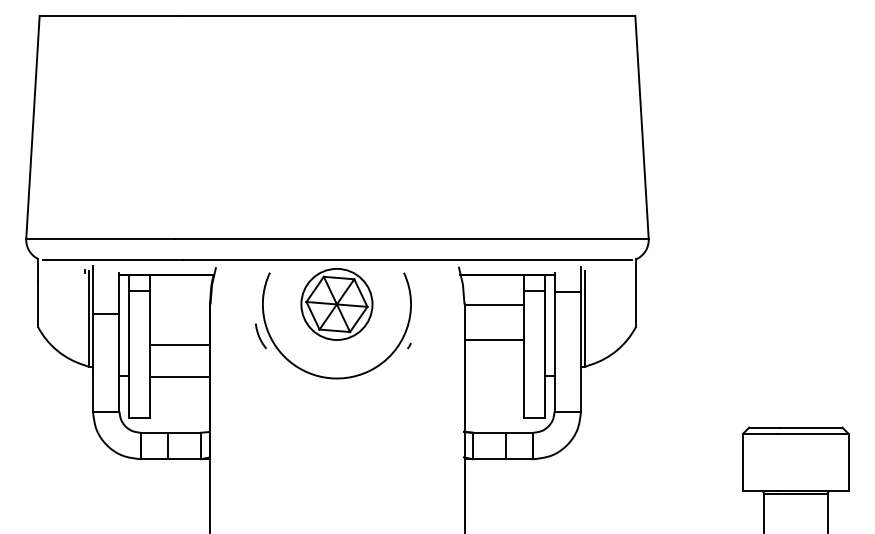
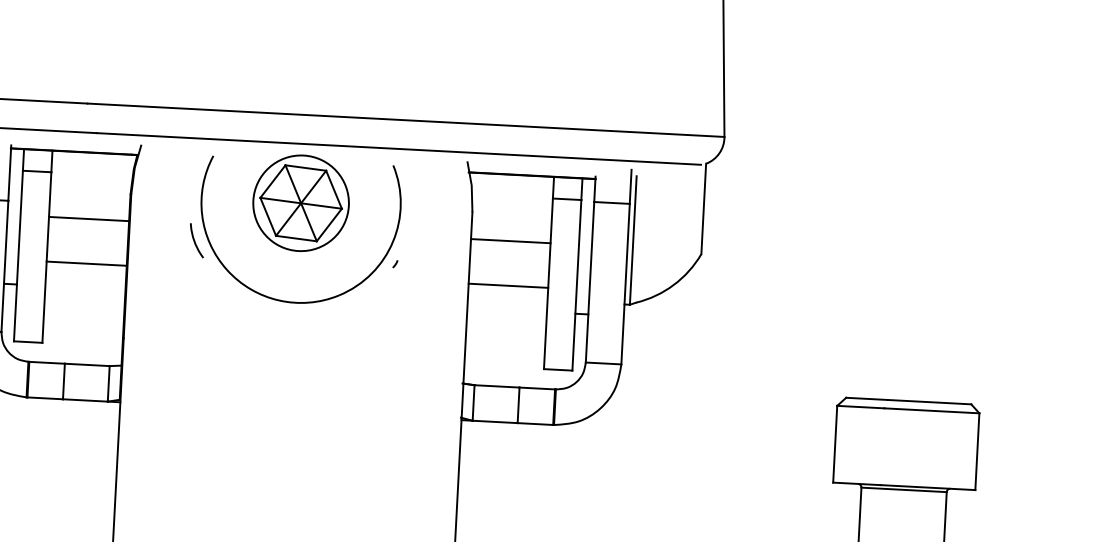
line: (493, 305) -> (509, 241), moved
line: (493, 339) -> (507, 285), moved
line: (179, 345) -> (88, 219), moved
line: (179, 376) -> (85, 263), moved

